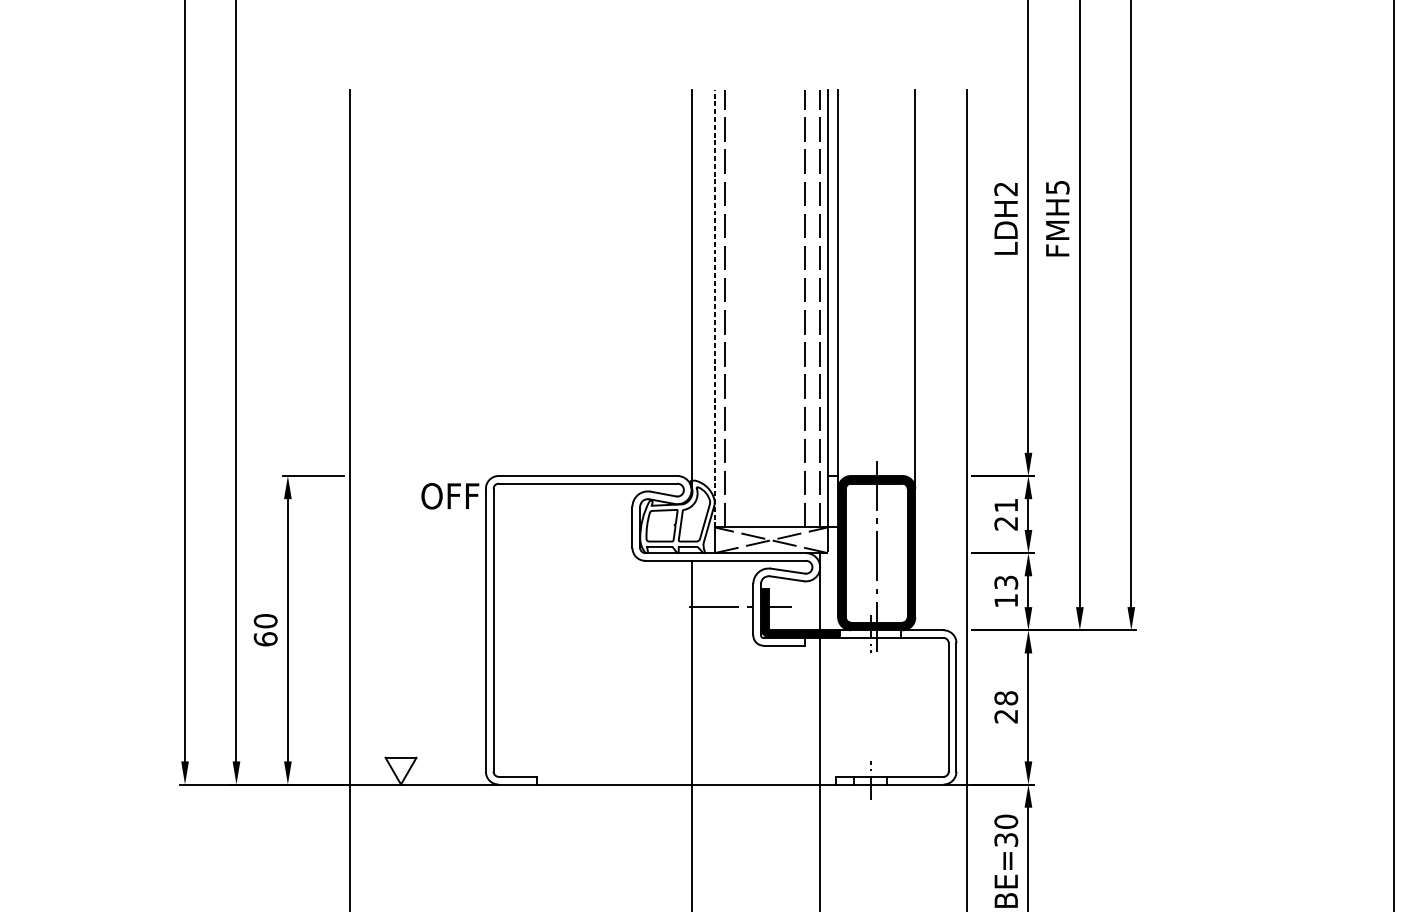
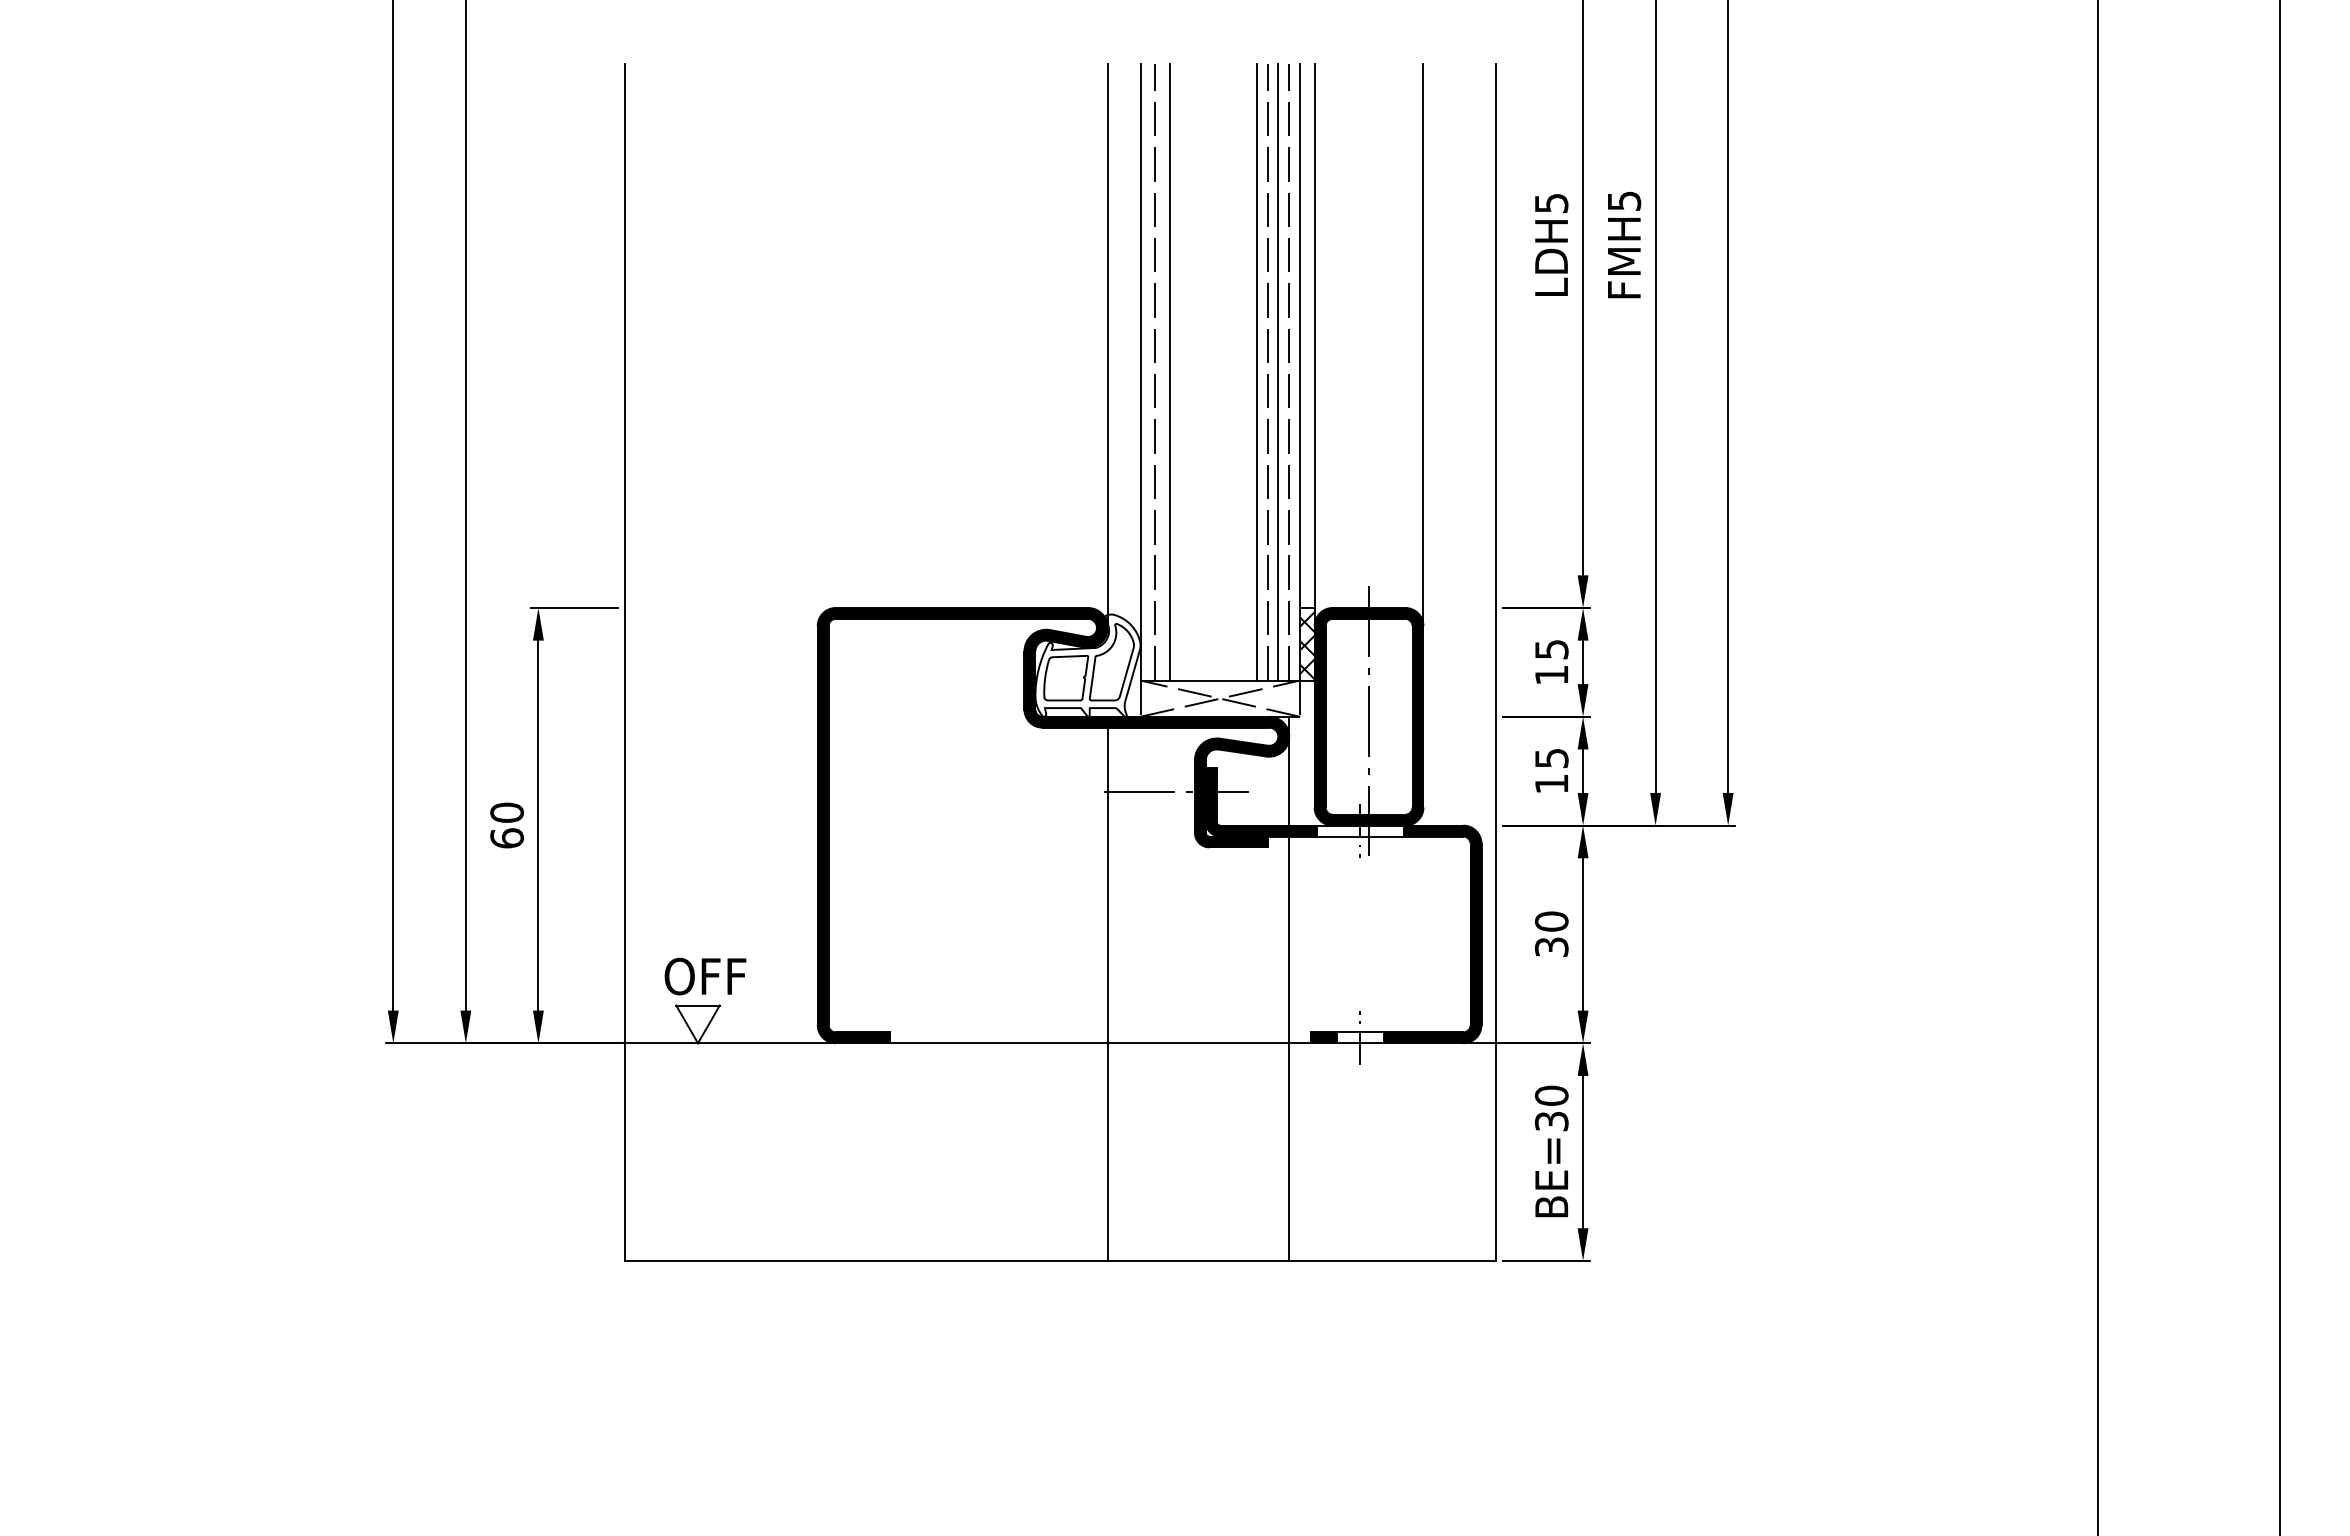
text: (1006, 189) -> (1551, 203), LDH2 -> LDH5
line: (714, 308) -> (1140, 371), dashed -> solid
line: (735, 308) -> (1169, 371), added
line: (796, 308) -> (1256, 371), added
line: (812, 308) -> (1278, 371), added
text: (450, 496) -> (705, 976), moved
hatch: (833, 501) -> (1307, 643), added
text: (1006, 514) -> (1551, 662), 21 -> 15
text: (1006, 581) -> (1551, 757), 13 -> 15
fill: (653, 630) -> (1053, 825), added
fill: (921, 707) -> (1432, 934), added
text: (1006, 707) -> (1551, 934), 28 -> 30
fill: (844, 780) -> (1323, 1037), added

